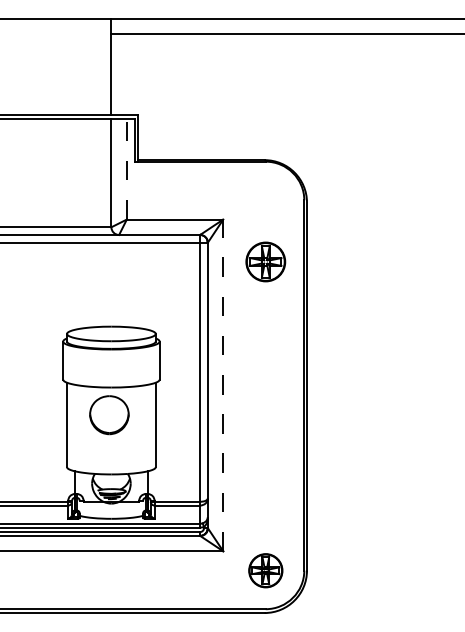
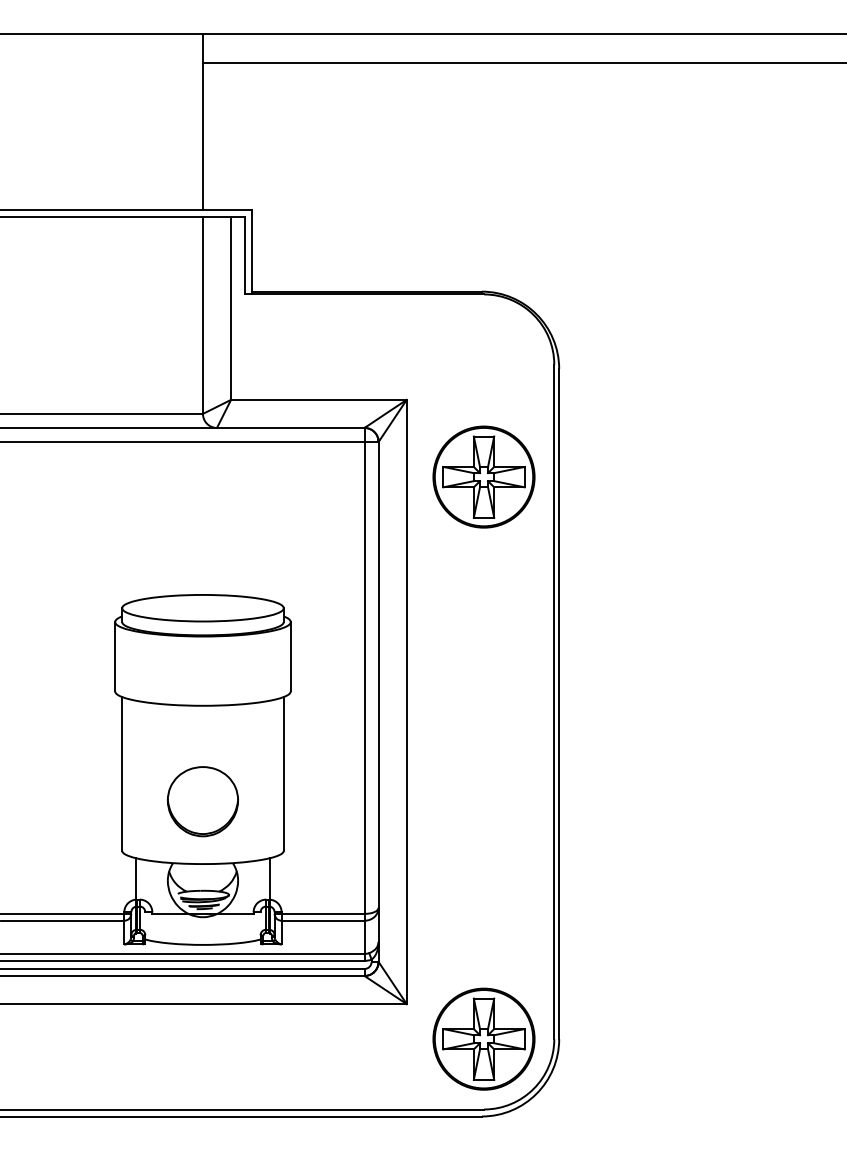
line: (126, 168) -> (230, 306), dashed -> solid
part: (265, 261) -> (483, 476), size x1.43
line: (223, 385) -> (407, 702), dashed -> solid
part: (109, 415) -> (203, 802), moved
part: (265, 570) -> (483, 1039), size x1.67

